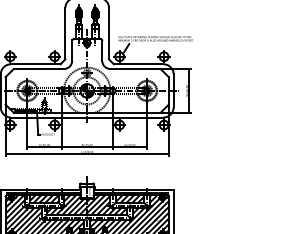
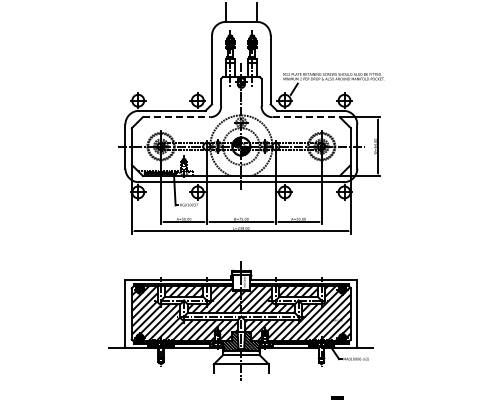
line: (38, 69) -> (176, 117), solid -> dashed
line: (135, 69) -> (306, 117), solid -> dashed

